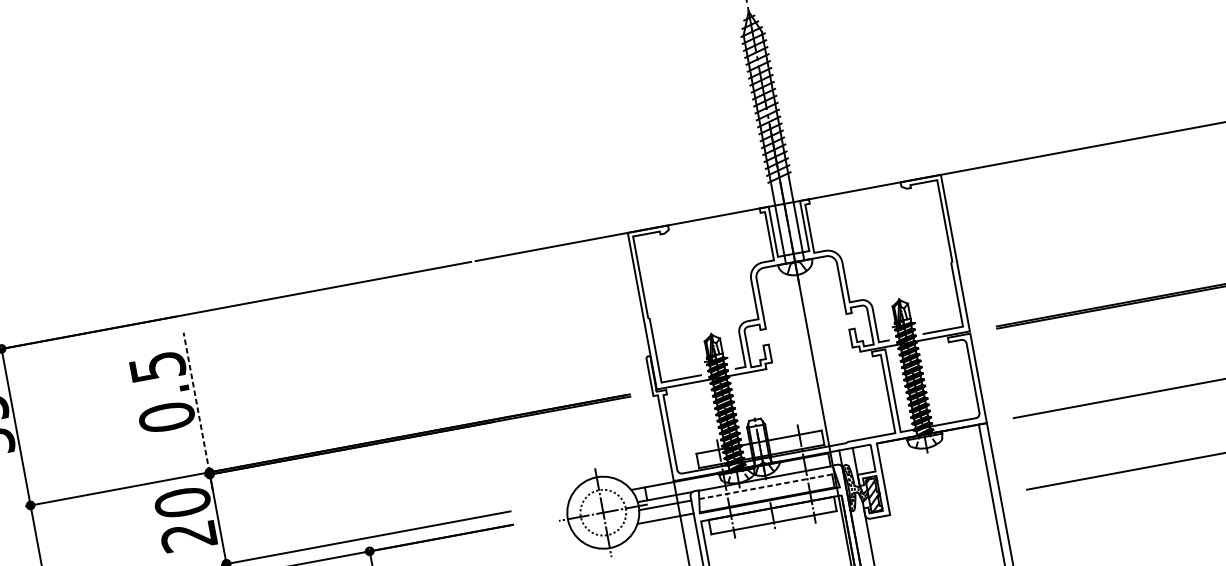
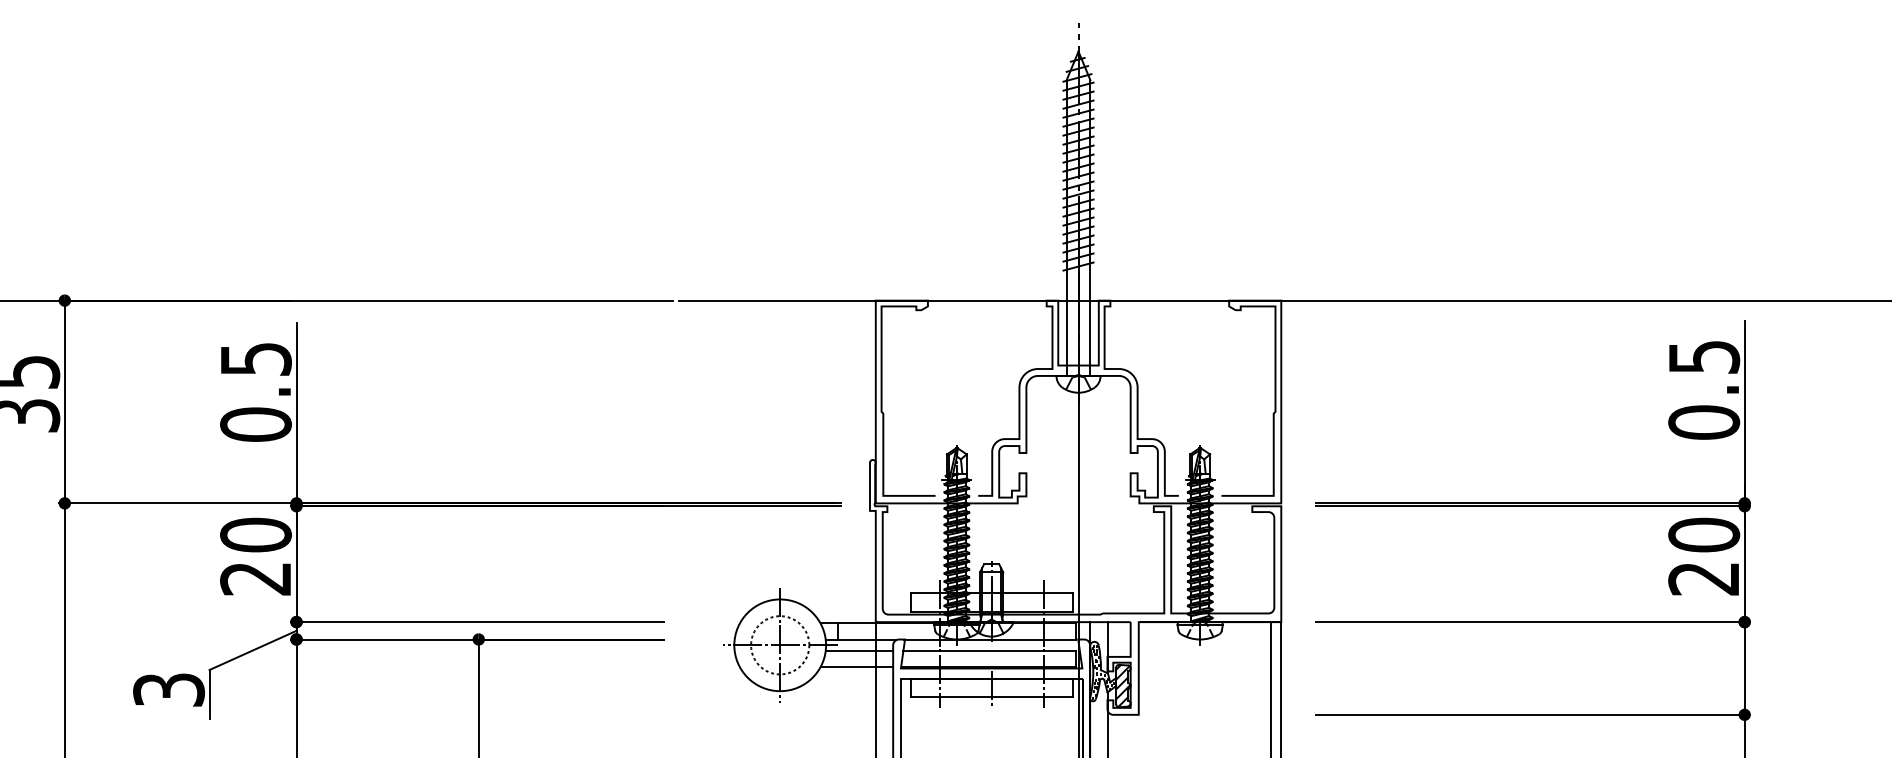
line: (196, 402) -> (296, 412), dashed -> solid
line: (765, 486) -> (989, 650), dashed -> solid

